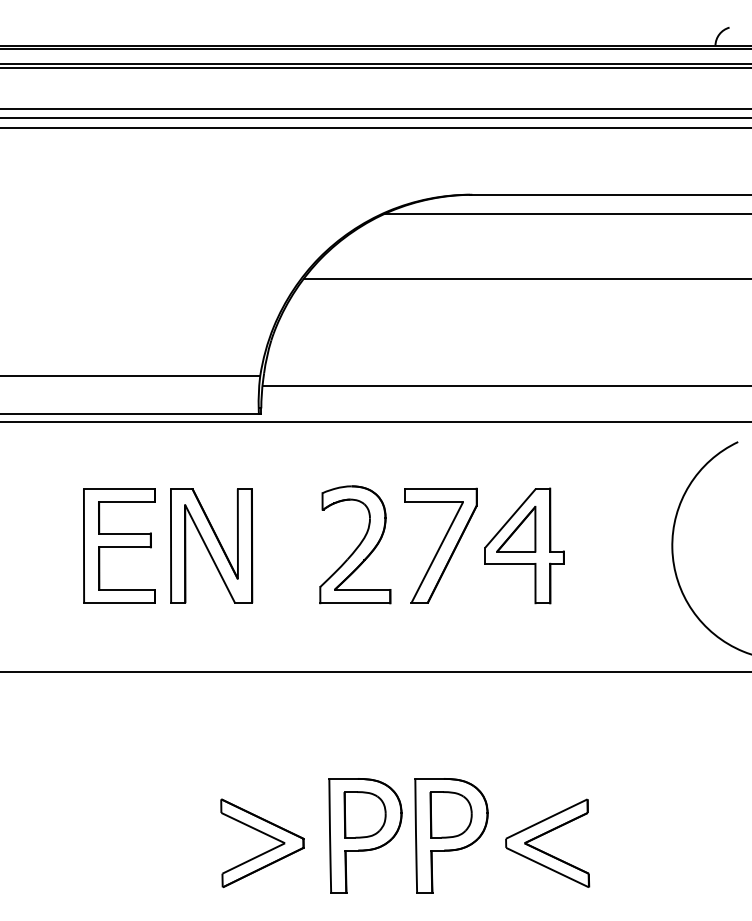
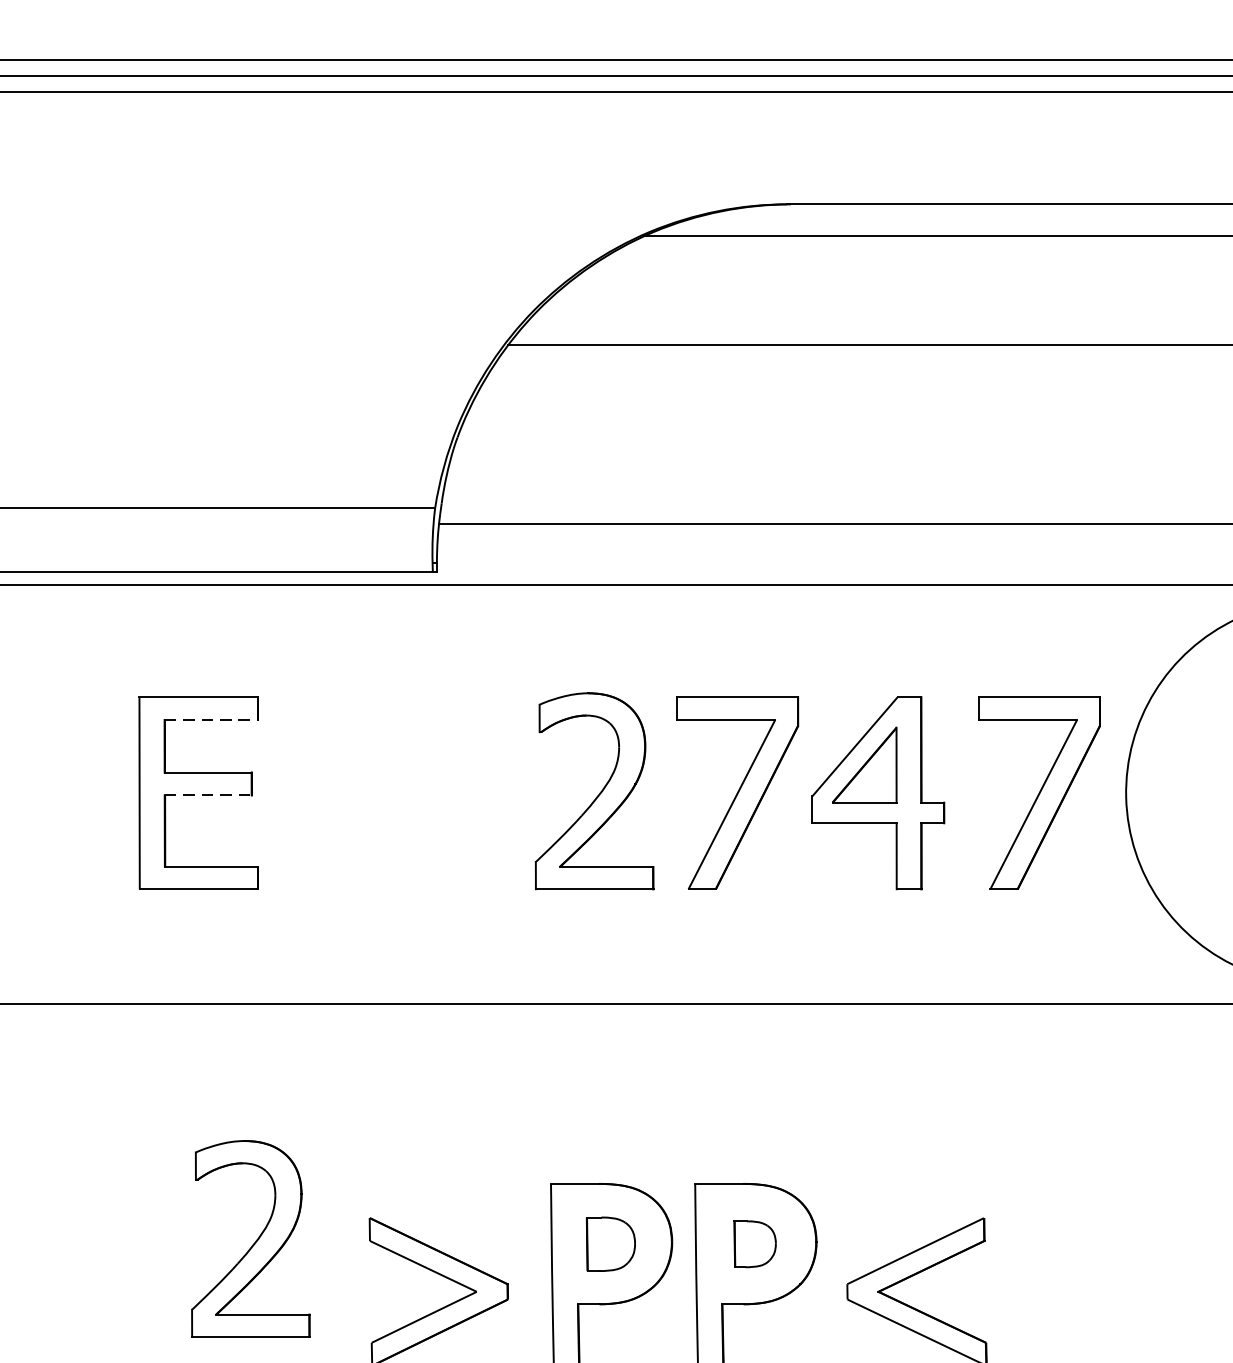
line: (126, 502) -> (210, 720), solid -> dashed
part: (211, 545) -> (353, 792), removed
part: (620, 545) -> (1039, 792), added
line: (124, 547) -> (207, 795), solid -> dashed
part: (150, 811) -> (251, 1238), added
part: (364, 814) -> (609, 1243), size x0.7
part: (450, 814) -> (754, 1243), size x0.6

